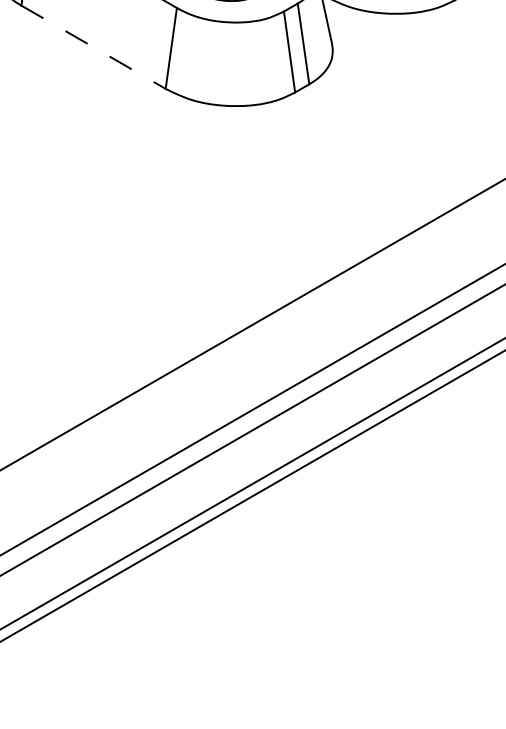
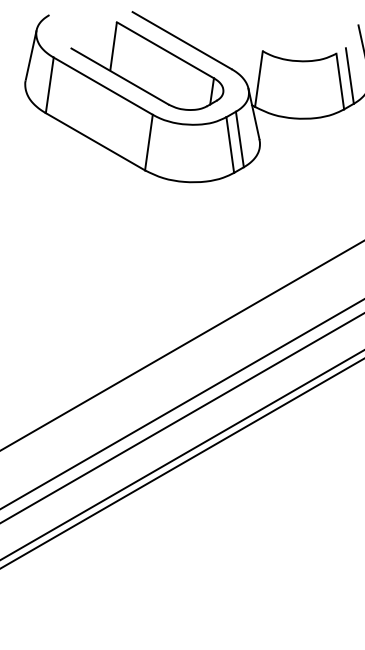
line: (93, 48) -> (95, 142), dashed -> solid

